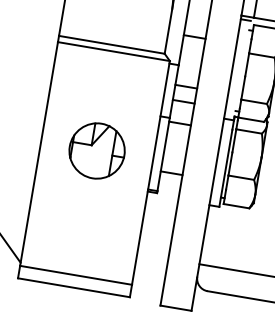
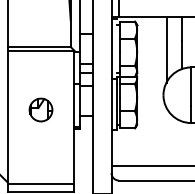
part: (96, 149) -> (40, 109), size x0.7

